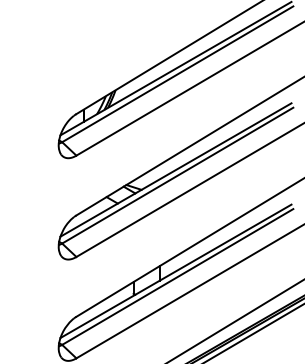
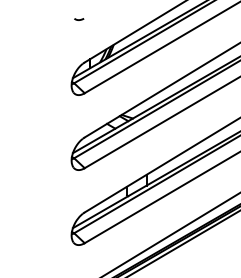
curve: (69, 55) -> (79, 19), added

